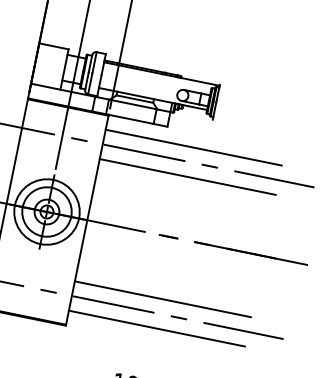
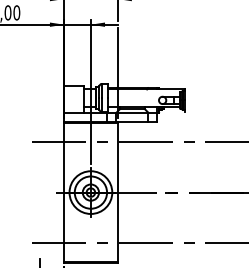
line: (193, 147) -> (176, 132), removed
line: (188, 176) -> (176, 151), removed
line: (163, 299) -> (176, 233), removed
line: (157, 328) -> (176, 252), removed

